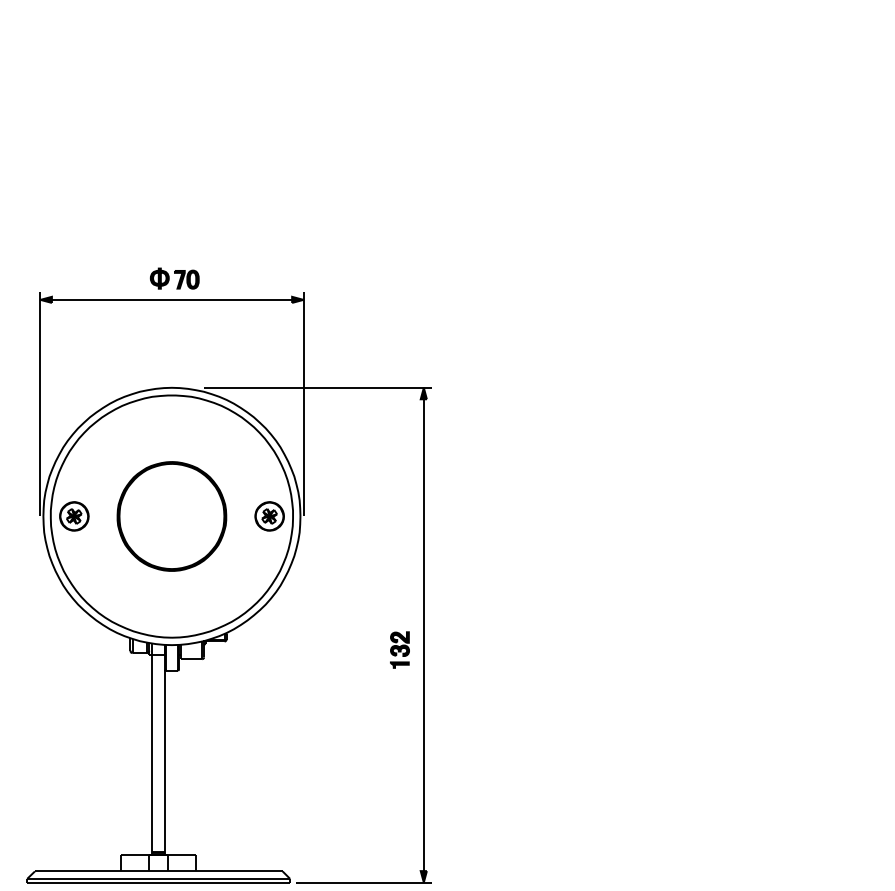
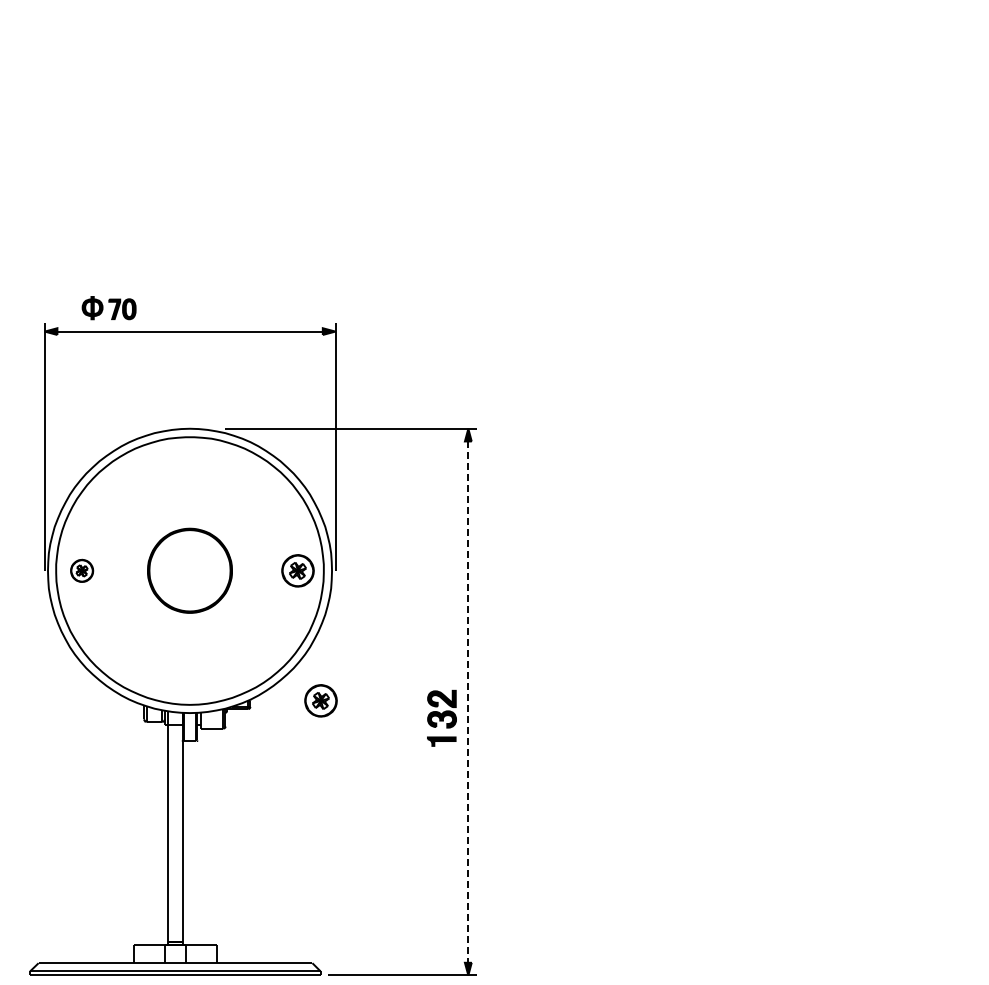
part: (174, 278) -> (108, 308), moved
part: (73, 516) -> (81, 570), size x0.7
part: (171, 516) -> (189, 570), size x0.7
part: (290, 633) -> (320, 700), added
line: (423, 635) -> (468, 702), solid -> dashed
part: (399, 650) -> (441, 718), size x1.4

